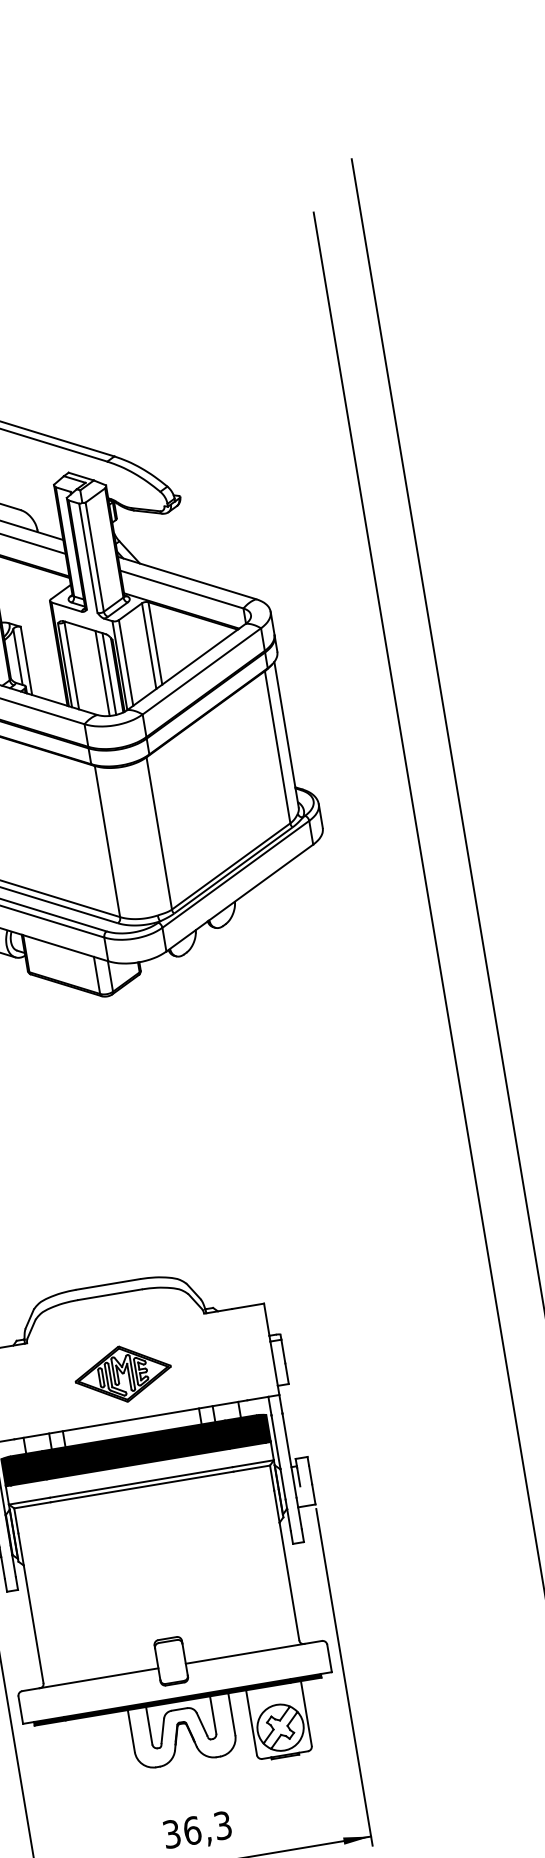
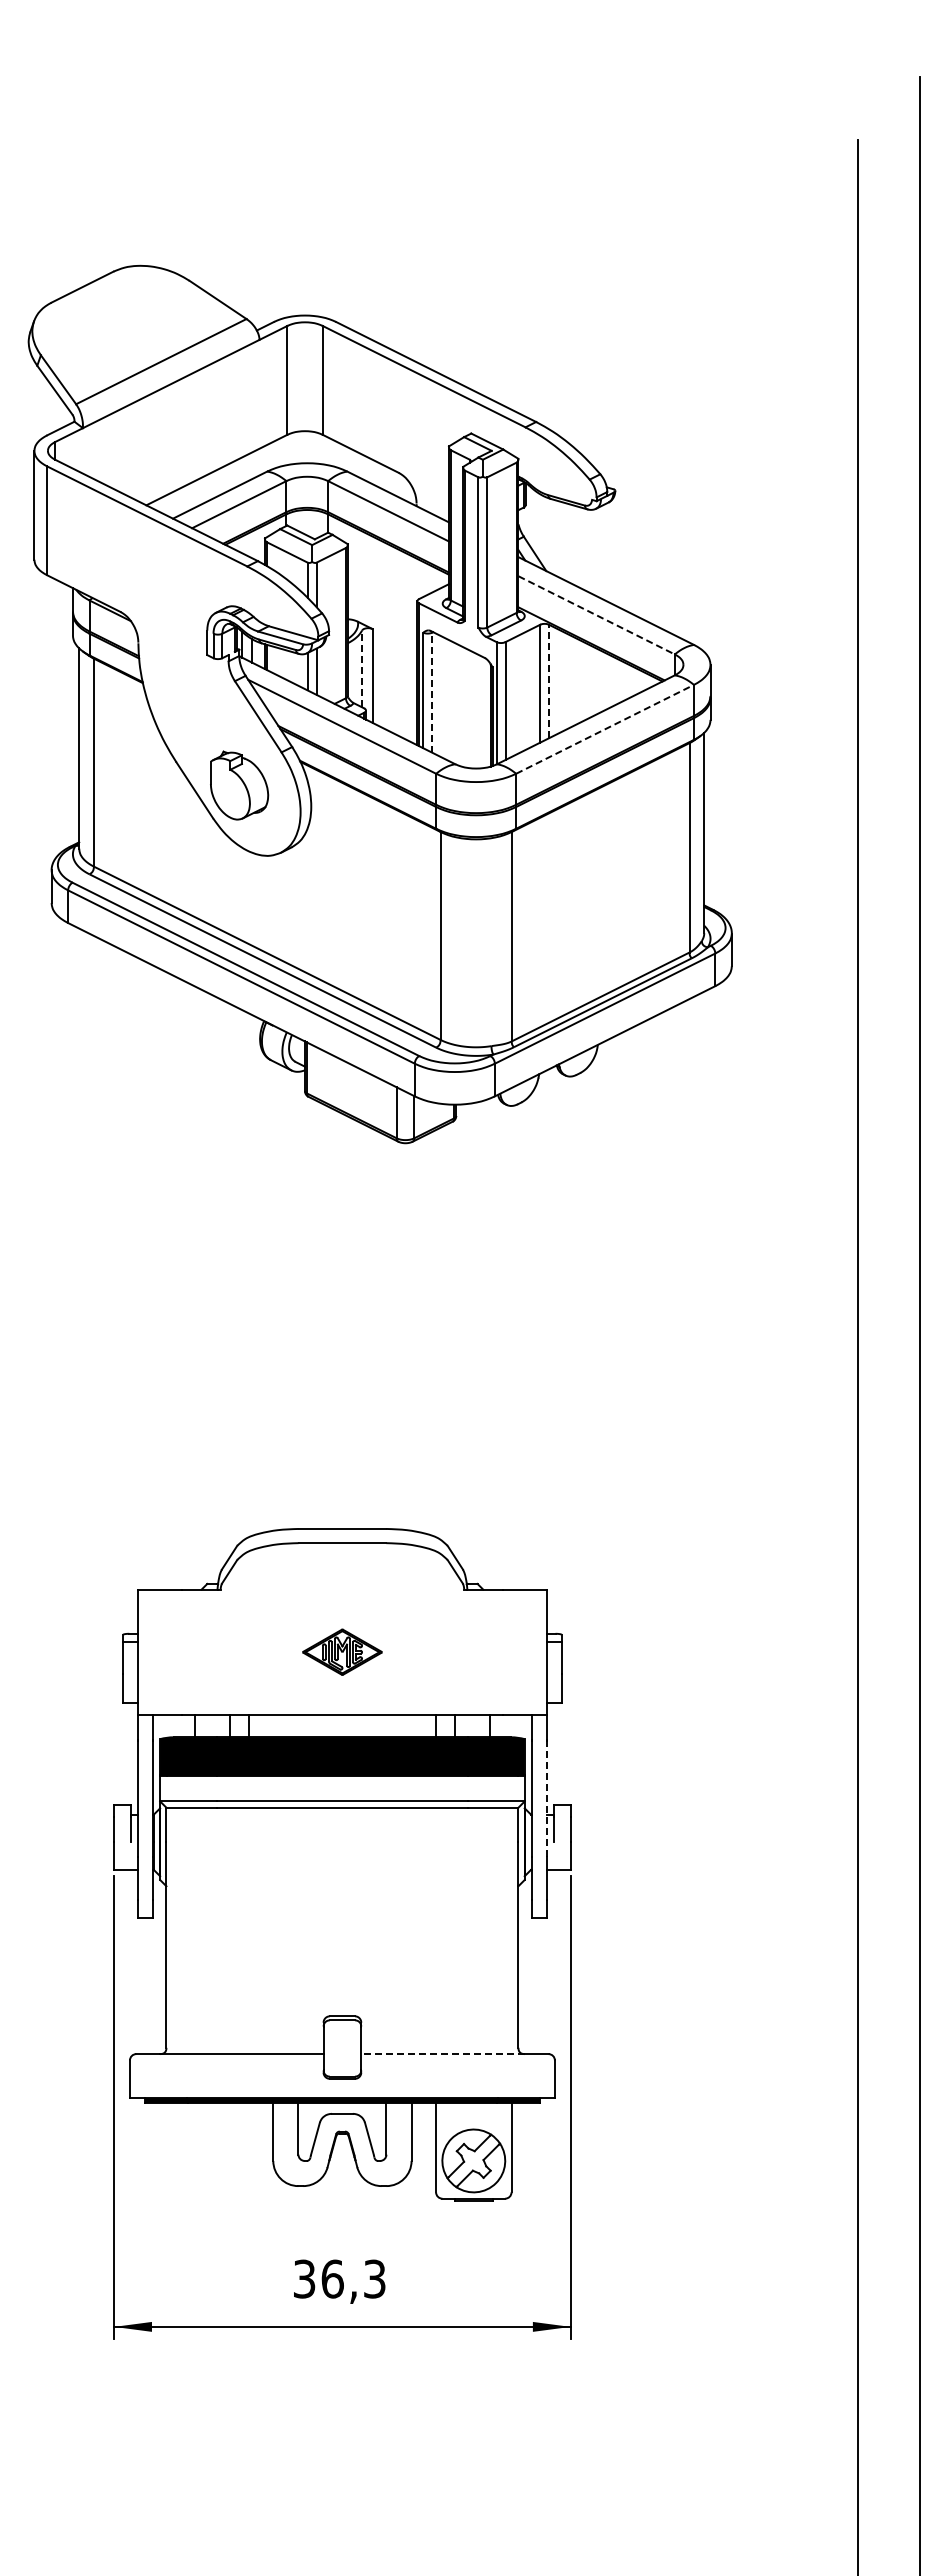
line: (182, 589) -> (597, 615), solid -> dashed
line: (155, 643) -> (549, 681), solid -> dashed
line: (18, 656) -> (362, 668), solid -> dashed
line: (71, 665) -> (432, 692), solid -> dashed
line: (202, 671) -> (605, 729), solid -> dashed
line: (102, 673) -> (471, 709), removed
line: (109, 673) -> (480, 711), removed
part: (123, 1373) -> (342, 1651), size x0.6
line: (289, 1455) -> (546, 1798), solid -> dashed
line: (245, 1654) -> (443, 2054), solid -> dashed

